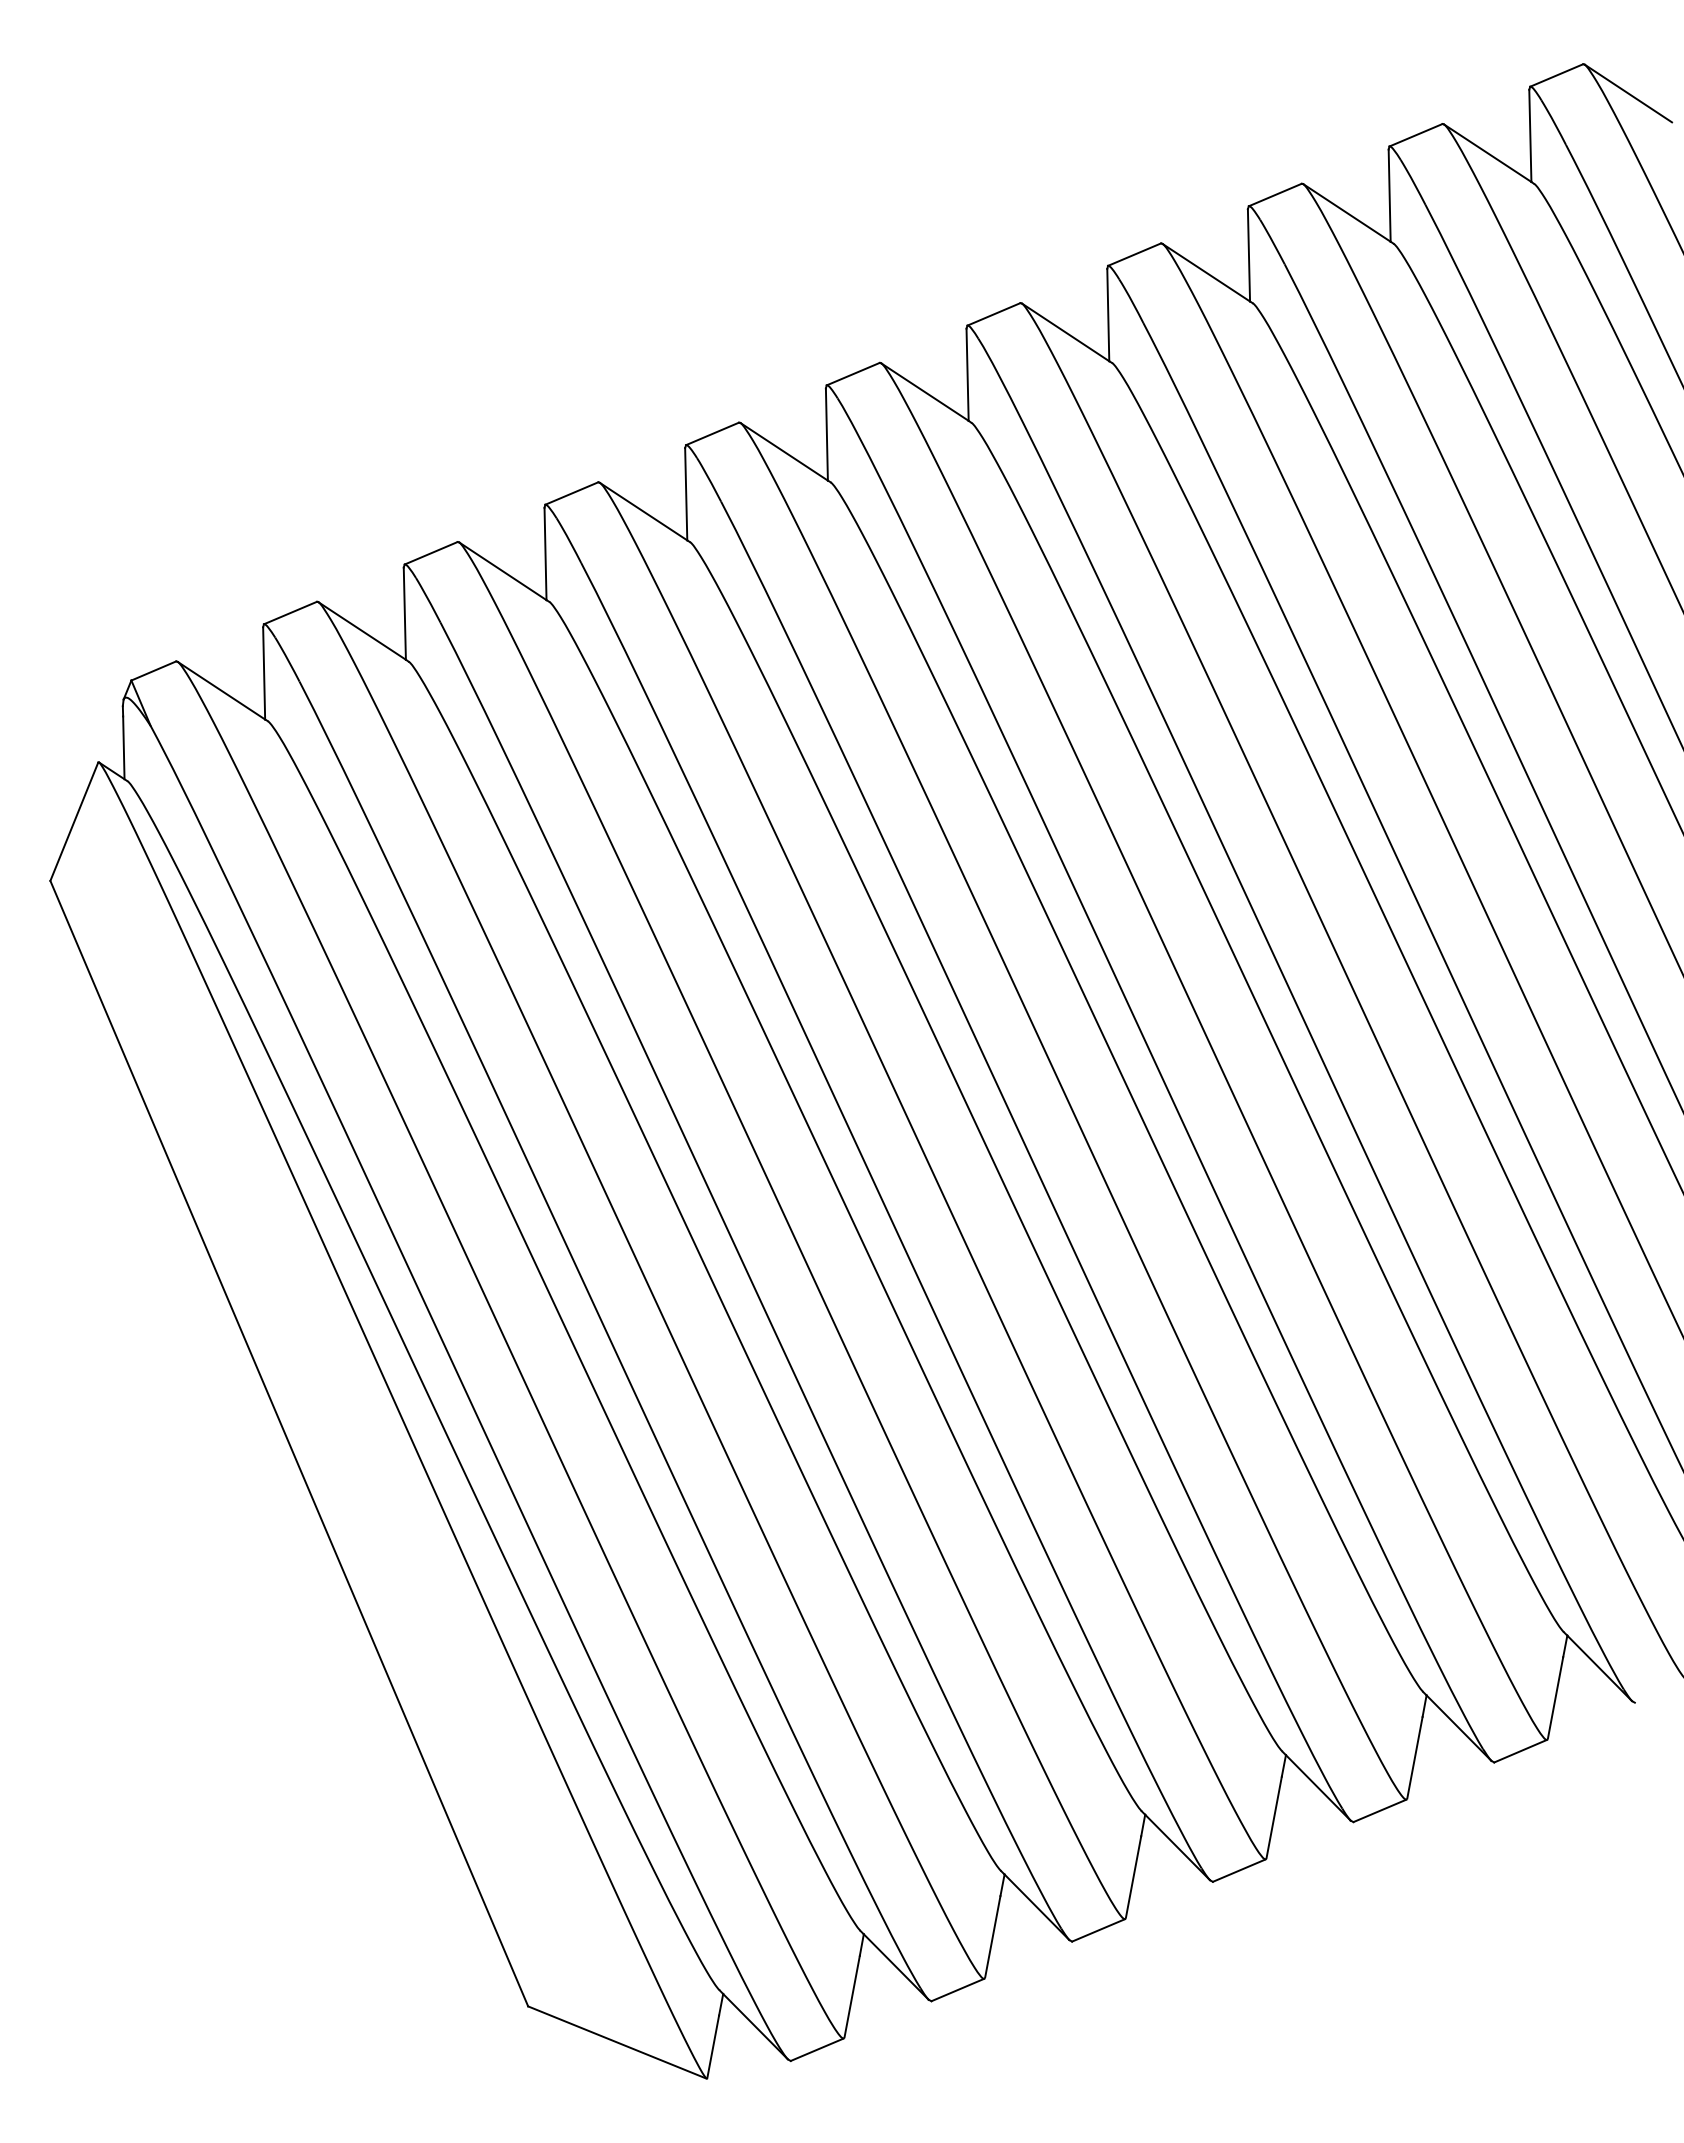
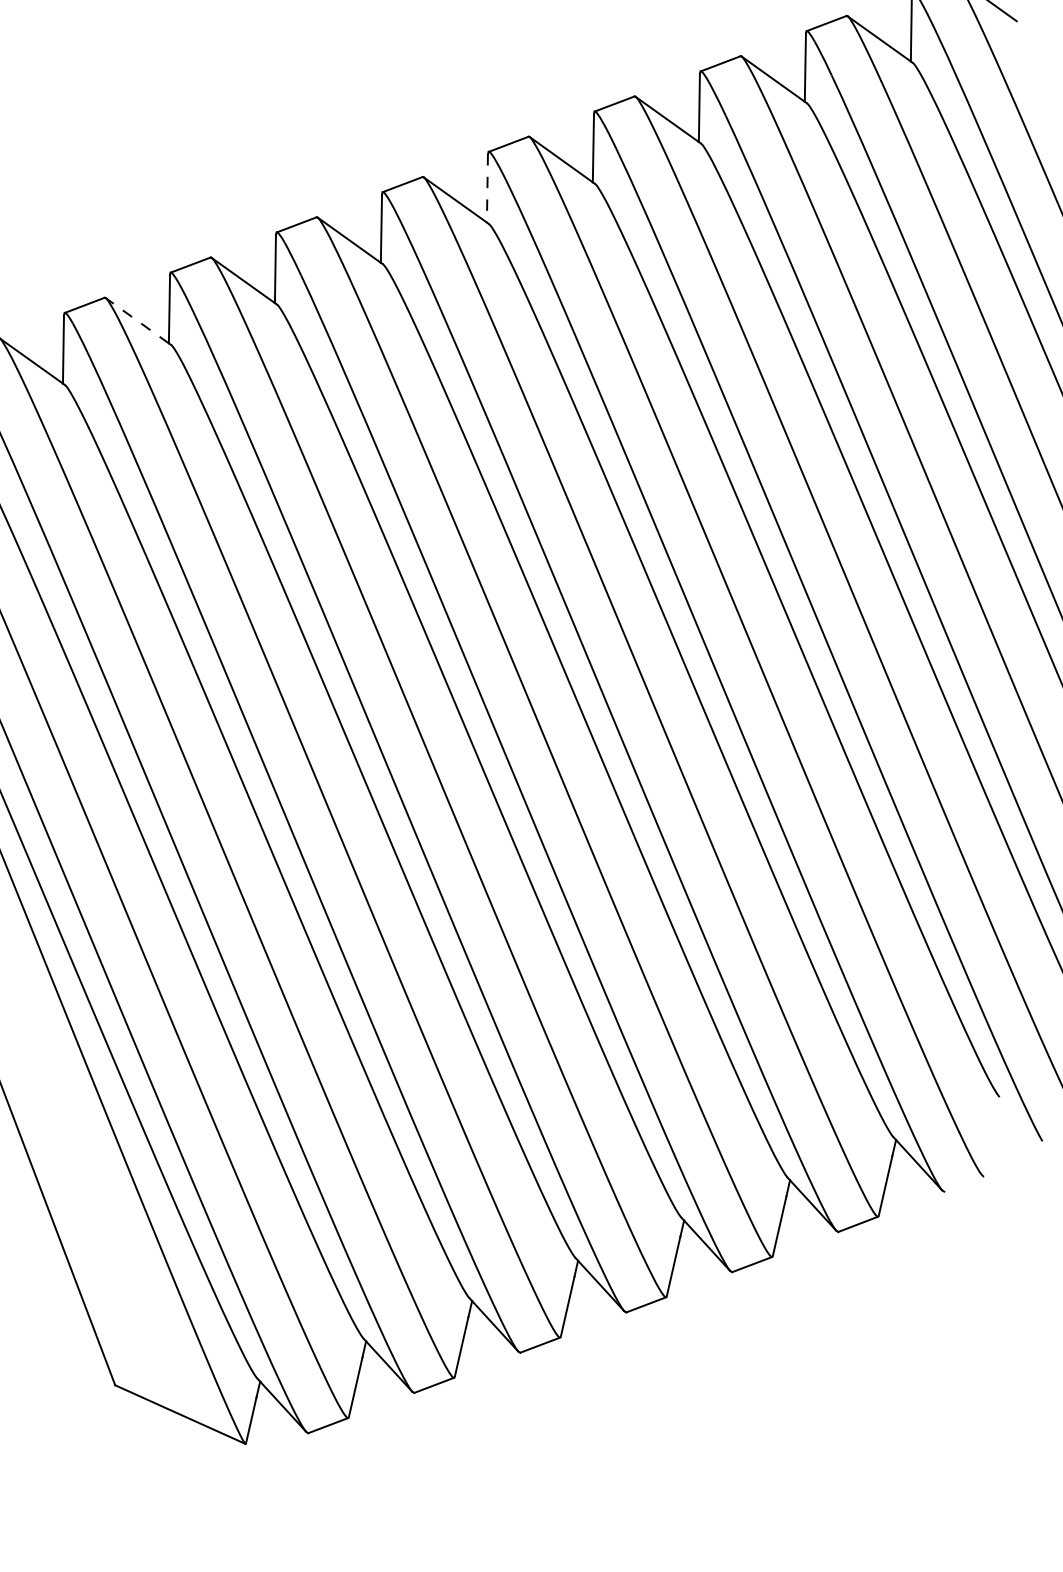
line: (967, 375) -> (487, 188), solid -> dashed
line: (502, 570) -> (137, 320), solid -> dashed

